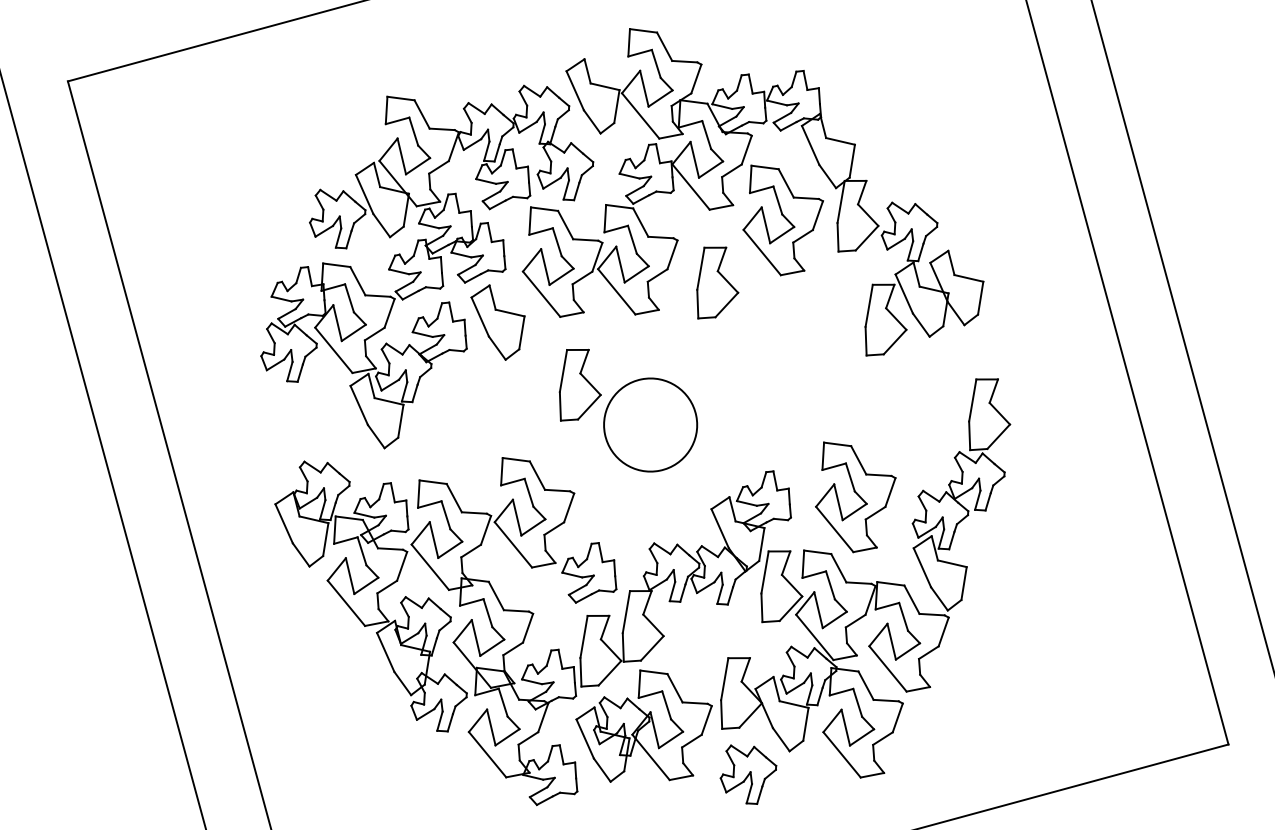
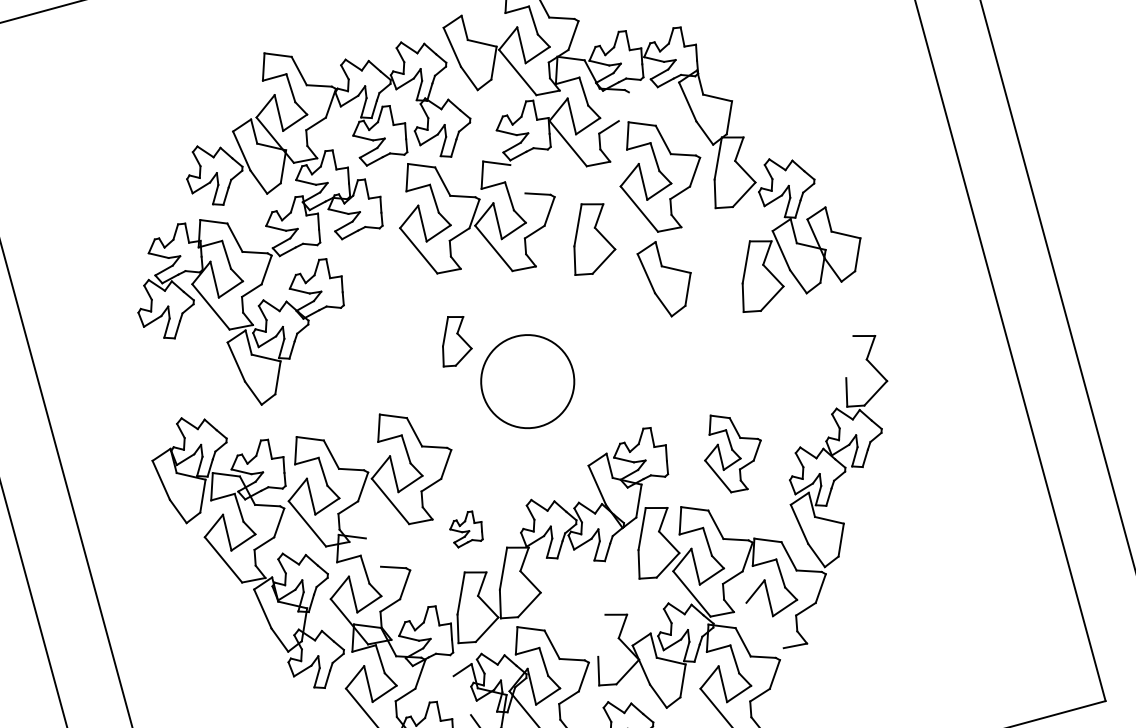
line: (746, 149) -> (623, 106), removed
line: (640, 222) -> (517, 179), removed
part: (497, 322) -> (663, 279), moved
part: (579, 384) -> (456, 341), size x0.7
line: (972, 400) -> (849, 357), removed
part: (855, 497) -> (732, 454), size x0.7
part: (589, 572) -> (466, 529), size x0.6
line: (495, 595) -> (372, 552), removed
line: (887, 668) -> (764, 625), removed
line: (724, 679) -> (601, 636), removed
line: (584, 738) -> (461, 695), removed

